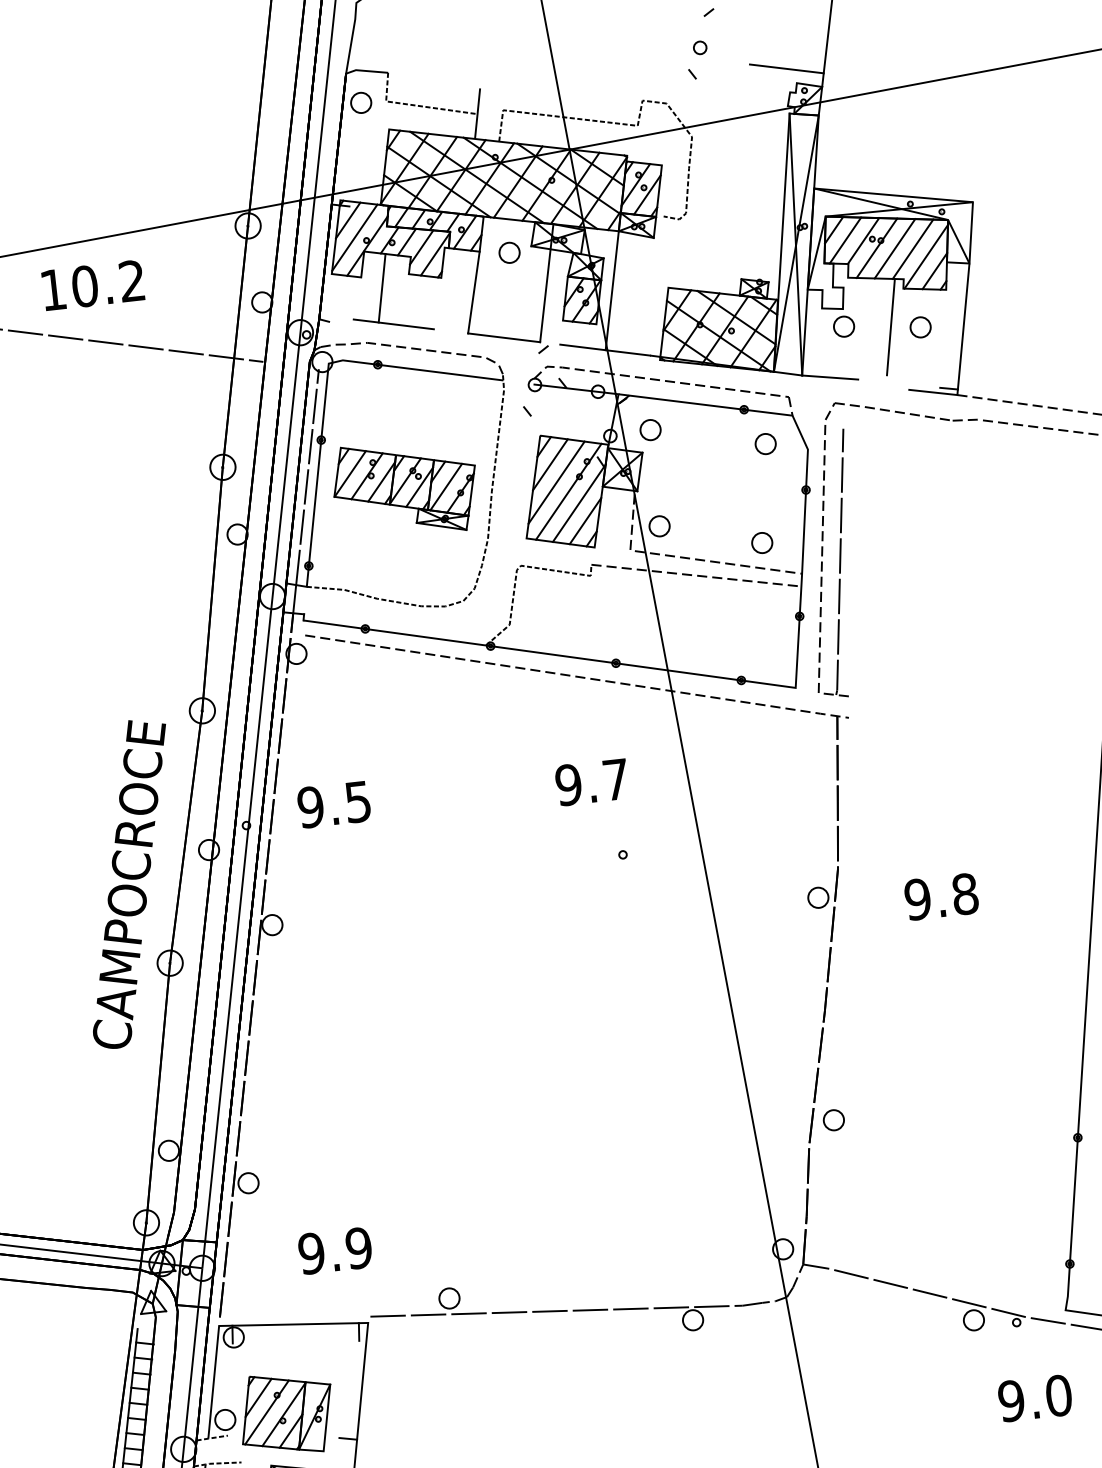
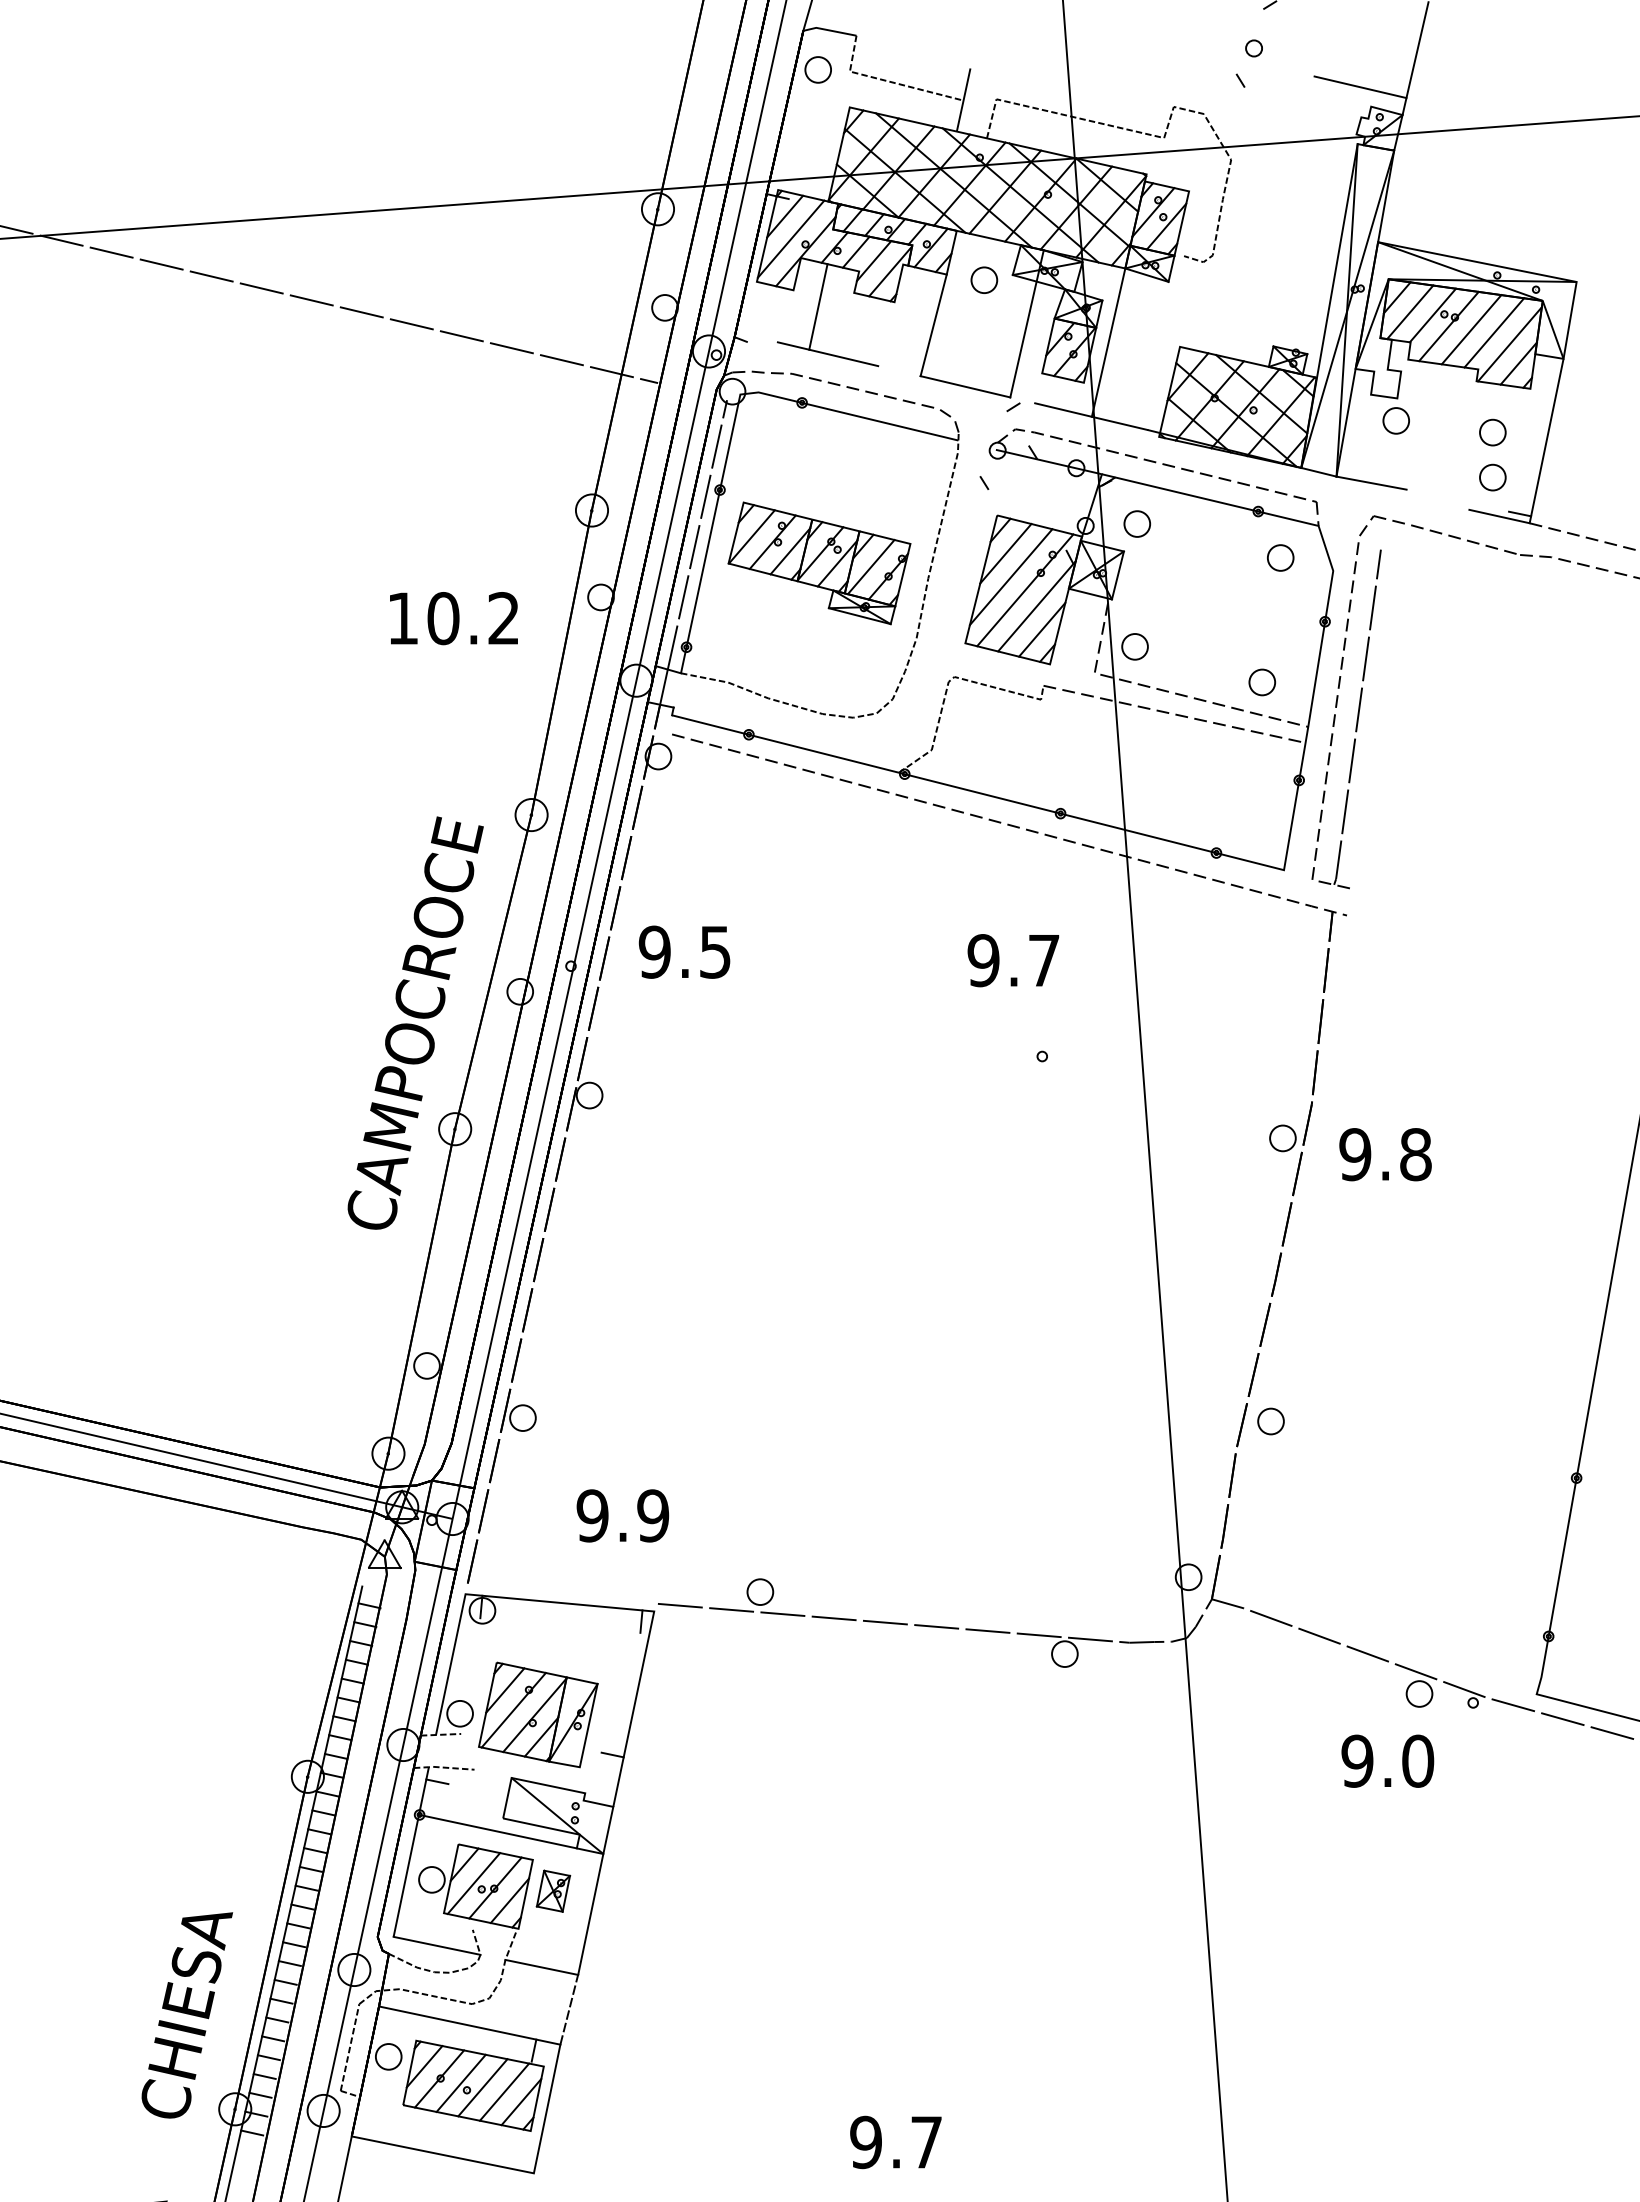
text: (92, 285) -> (453, 618), moved
line: (890, 326) -> (1455, 427), removed
part: (924, 362) -> (1492, 477), added
text: (941, 896) -> (1385, 1154), moved
text: (1034, 1397) -> (1387, 1760), moved

